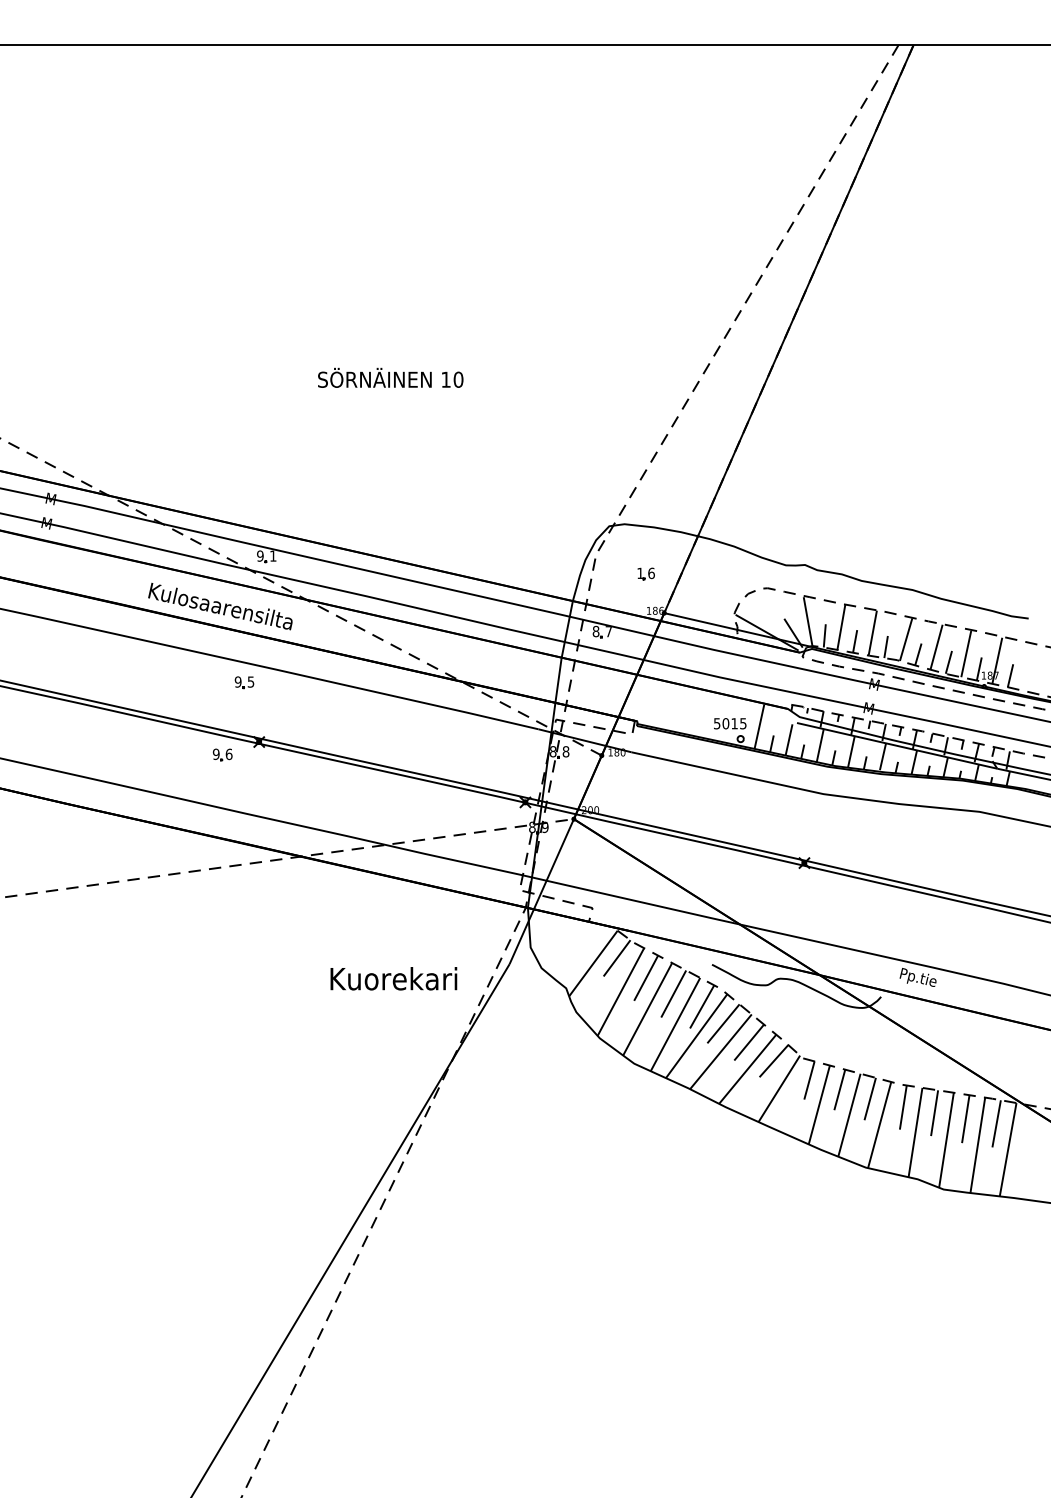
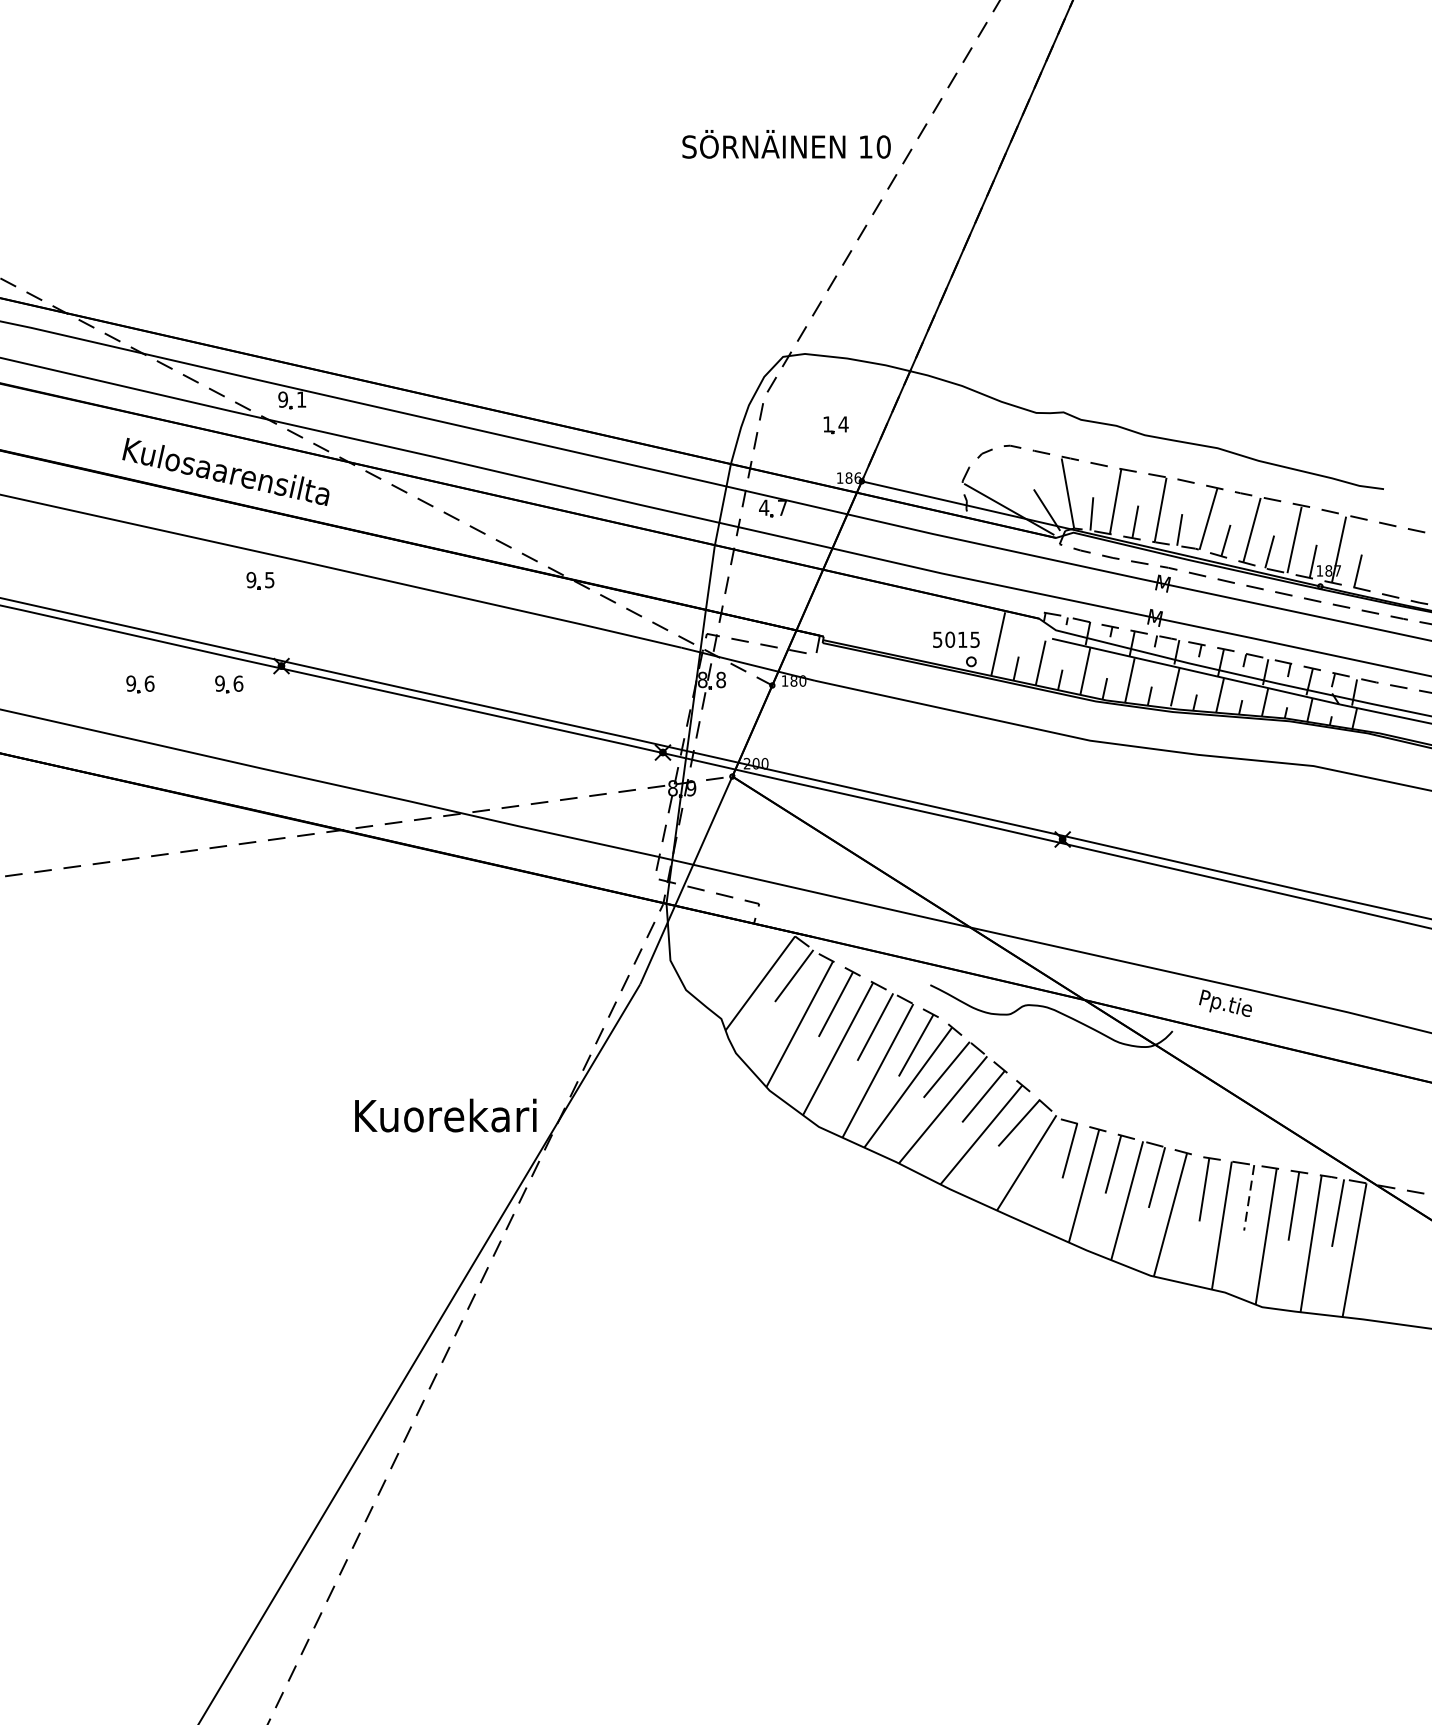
text: (390, 377) -> (786, 143), moved
text: (650, 573) -> (842, 424), 6 -> 4
text: (595, 631) -> (763, 507), 8 -> 4
part: (160, 754) -> (140, 683), added
text: (393, 978) -> (445, 1115), moved
line: (934, 1113) -> (1249, 1198), solid -> dashed

